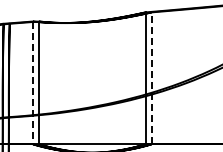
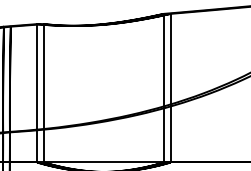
line: (151, 78) -> (170, 88), dashed -> solid
line: (33, 83) -> (37, 93), dashed -> solid

